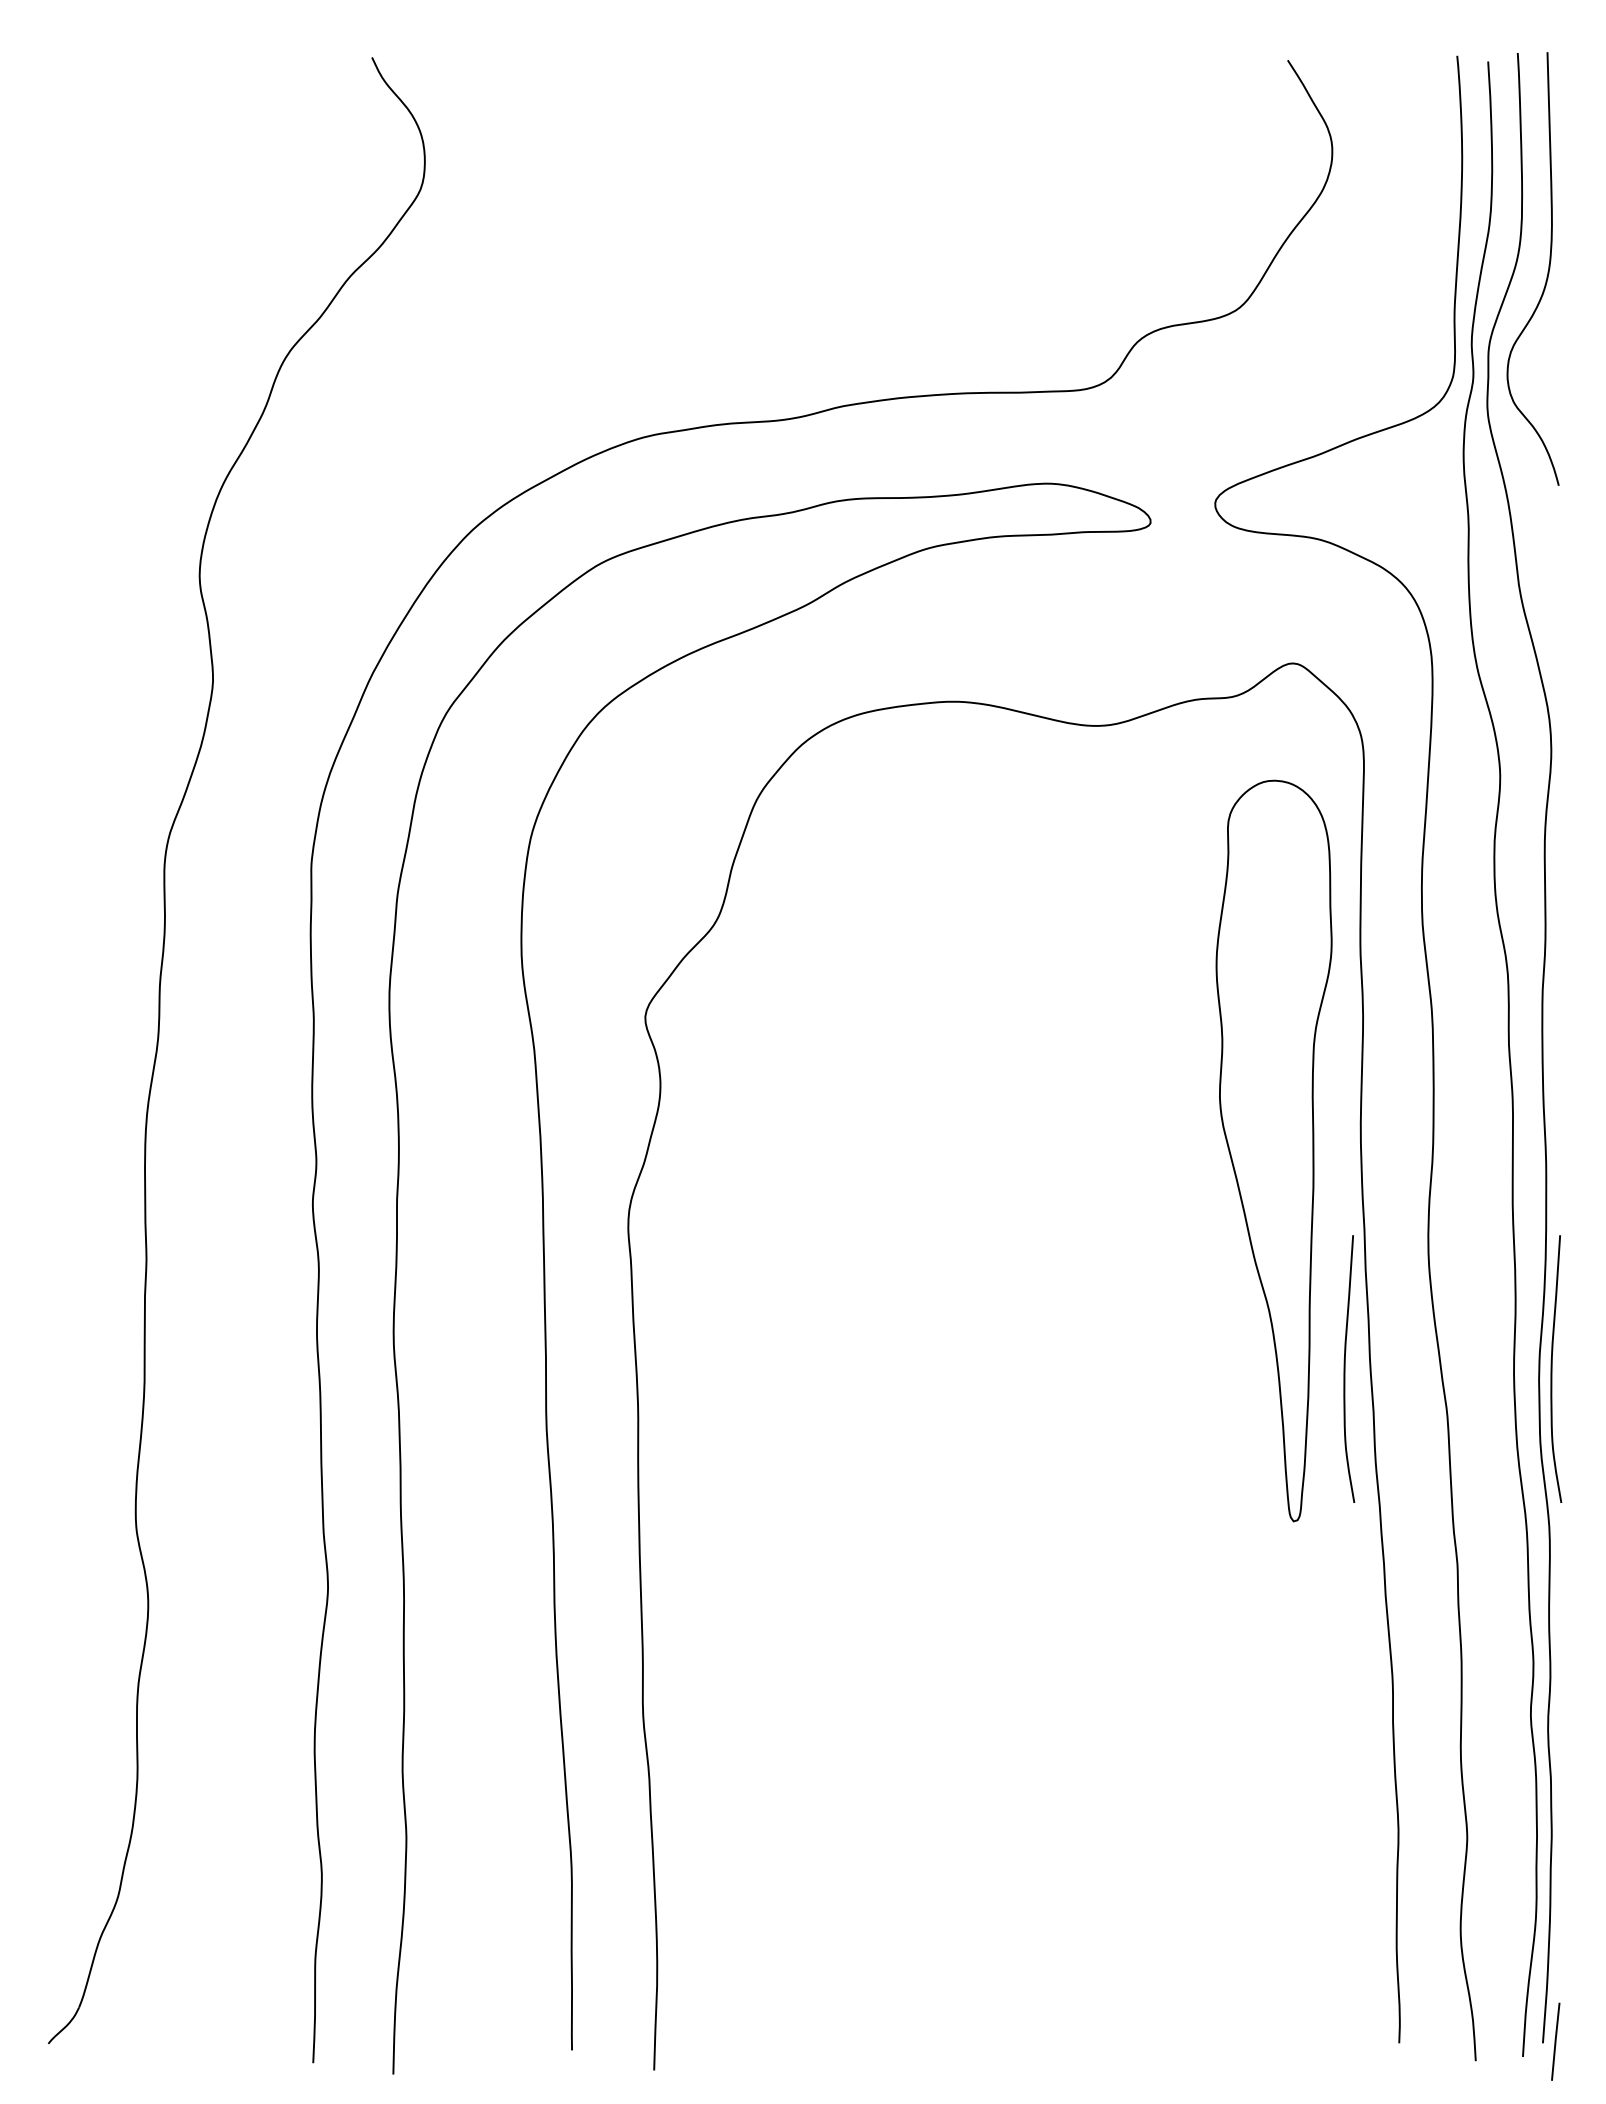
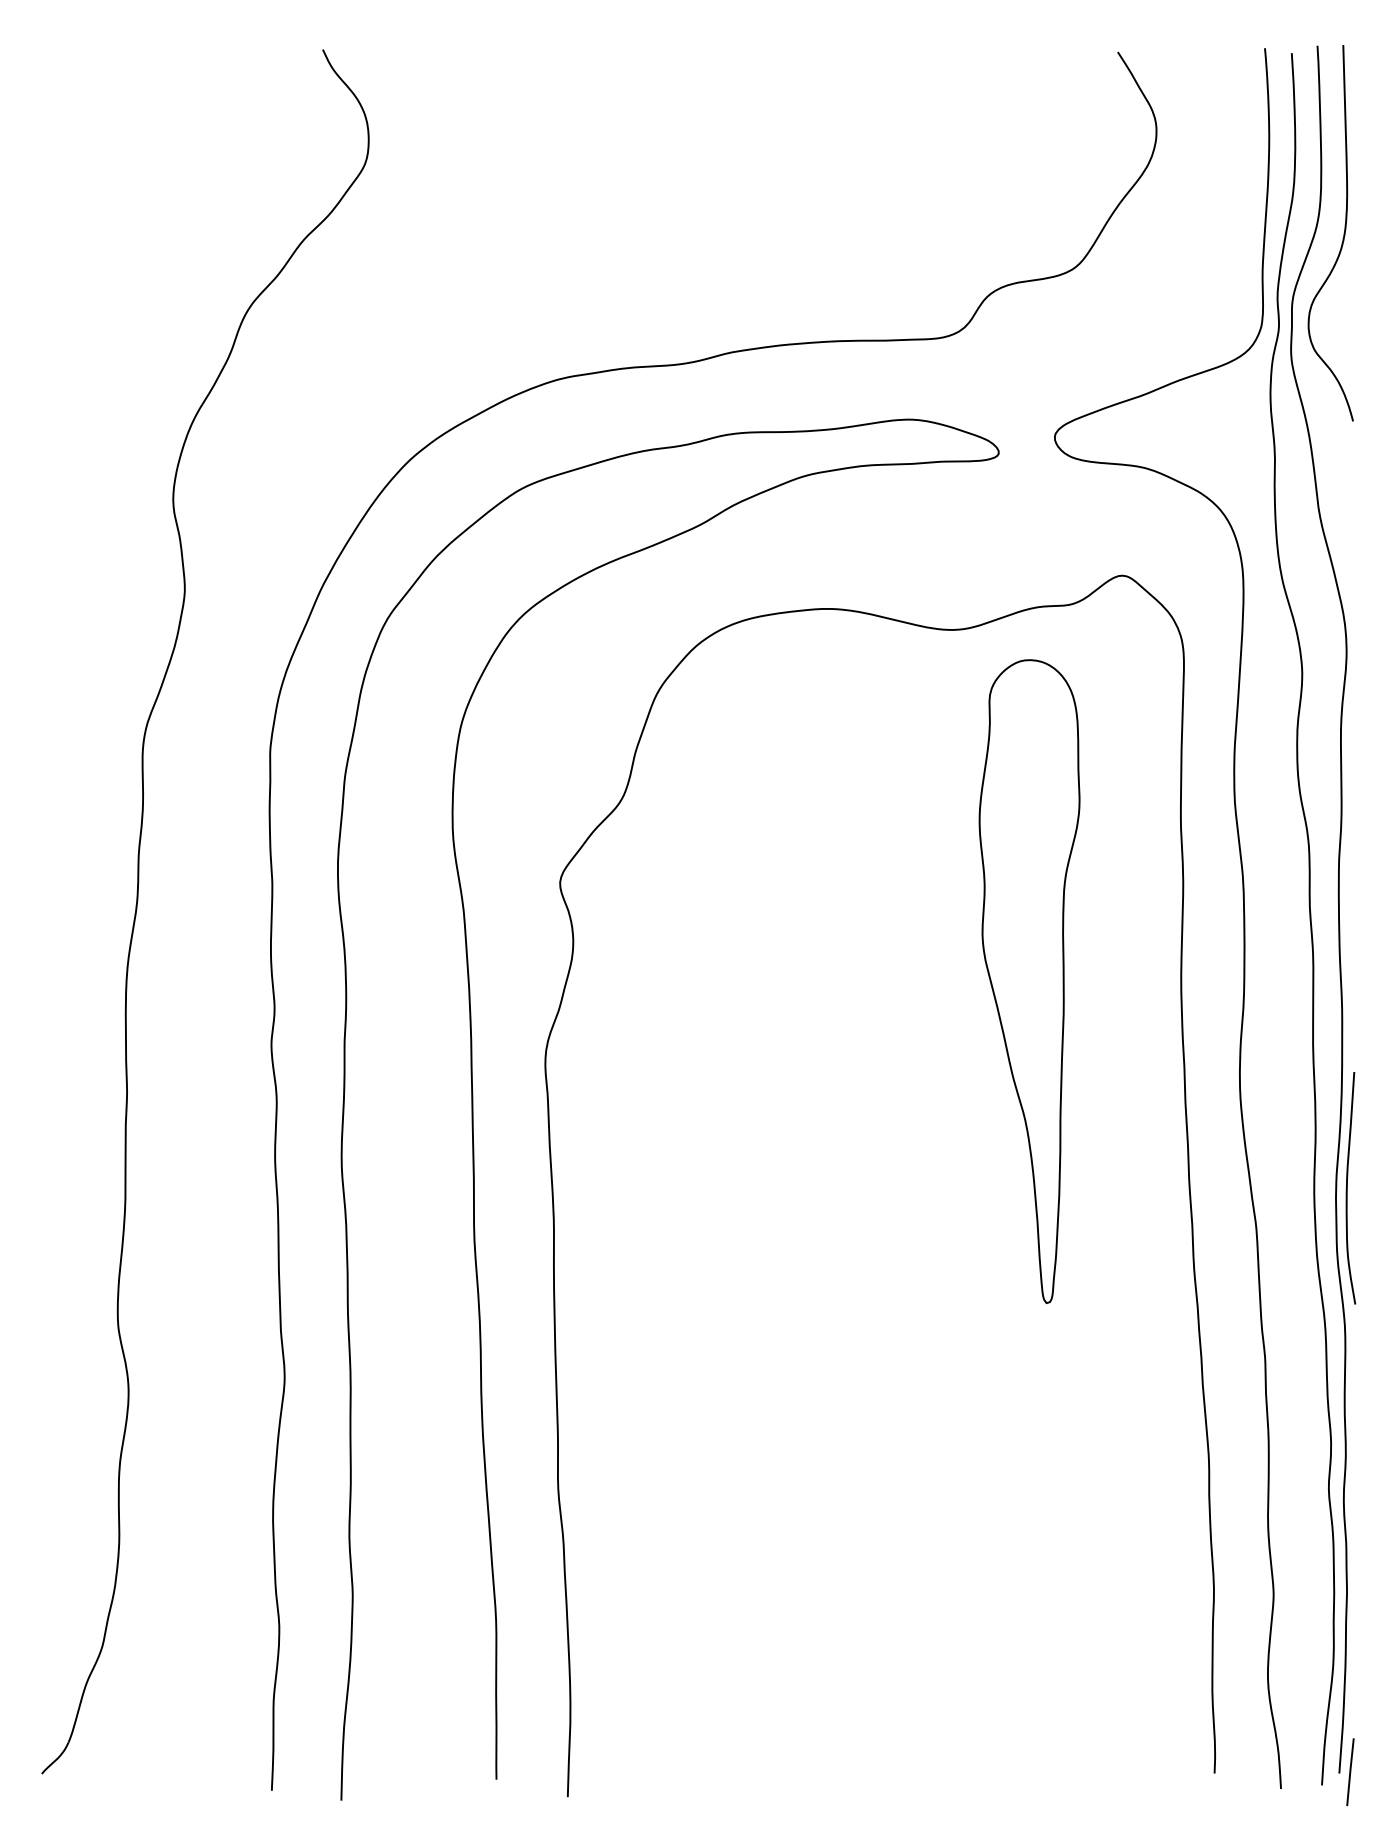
part: (1273, 1150) -> (1029, 981), moved
curve: (1345, 1368) -> (1167, 1187), removed

